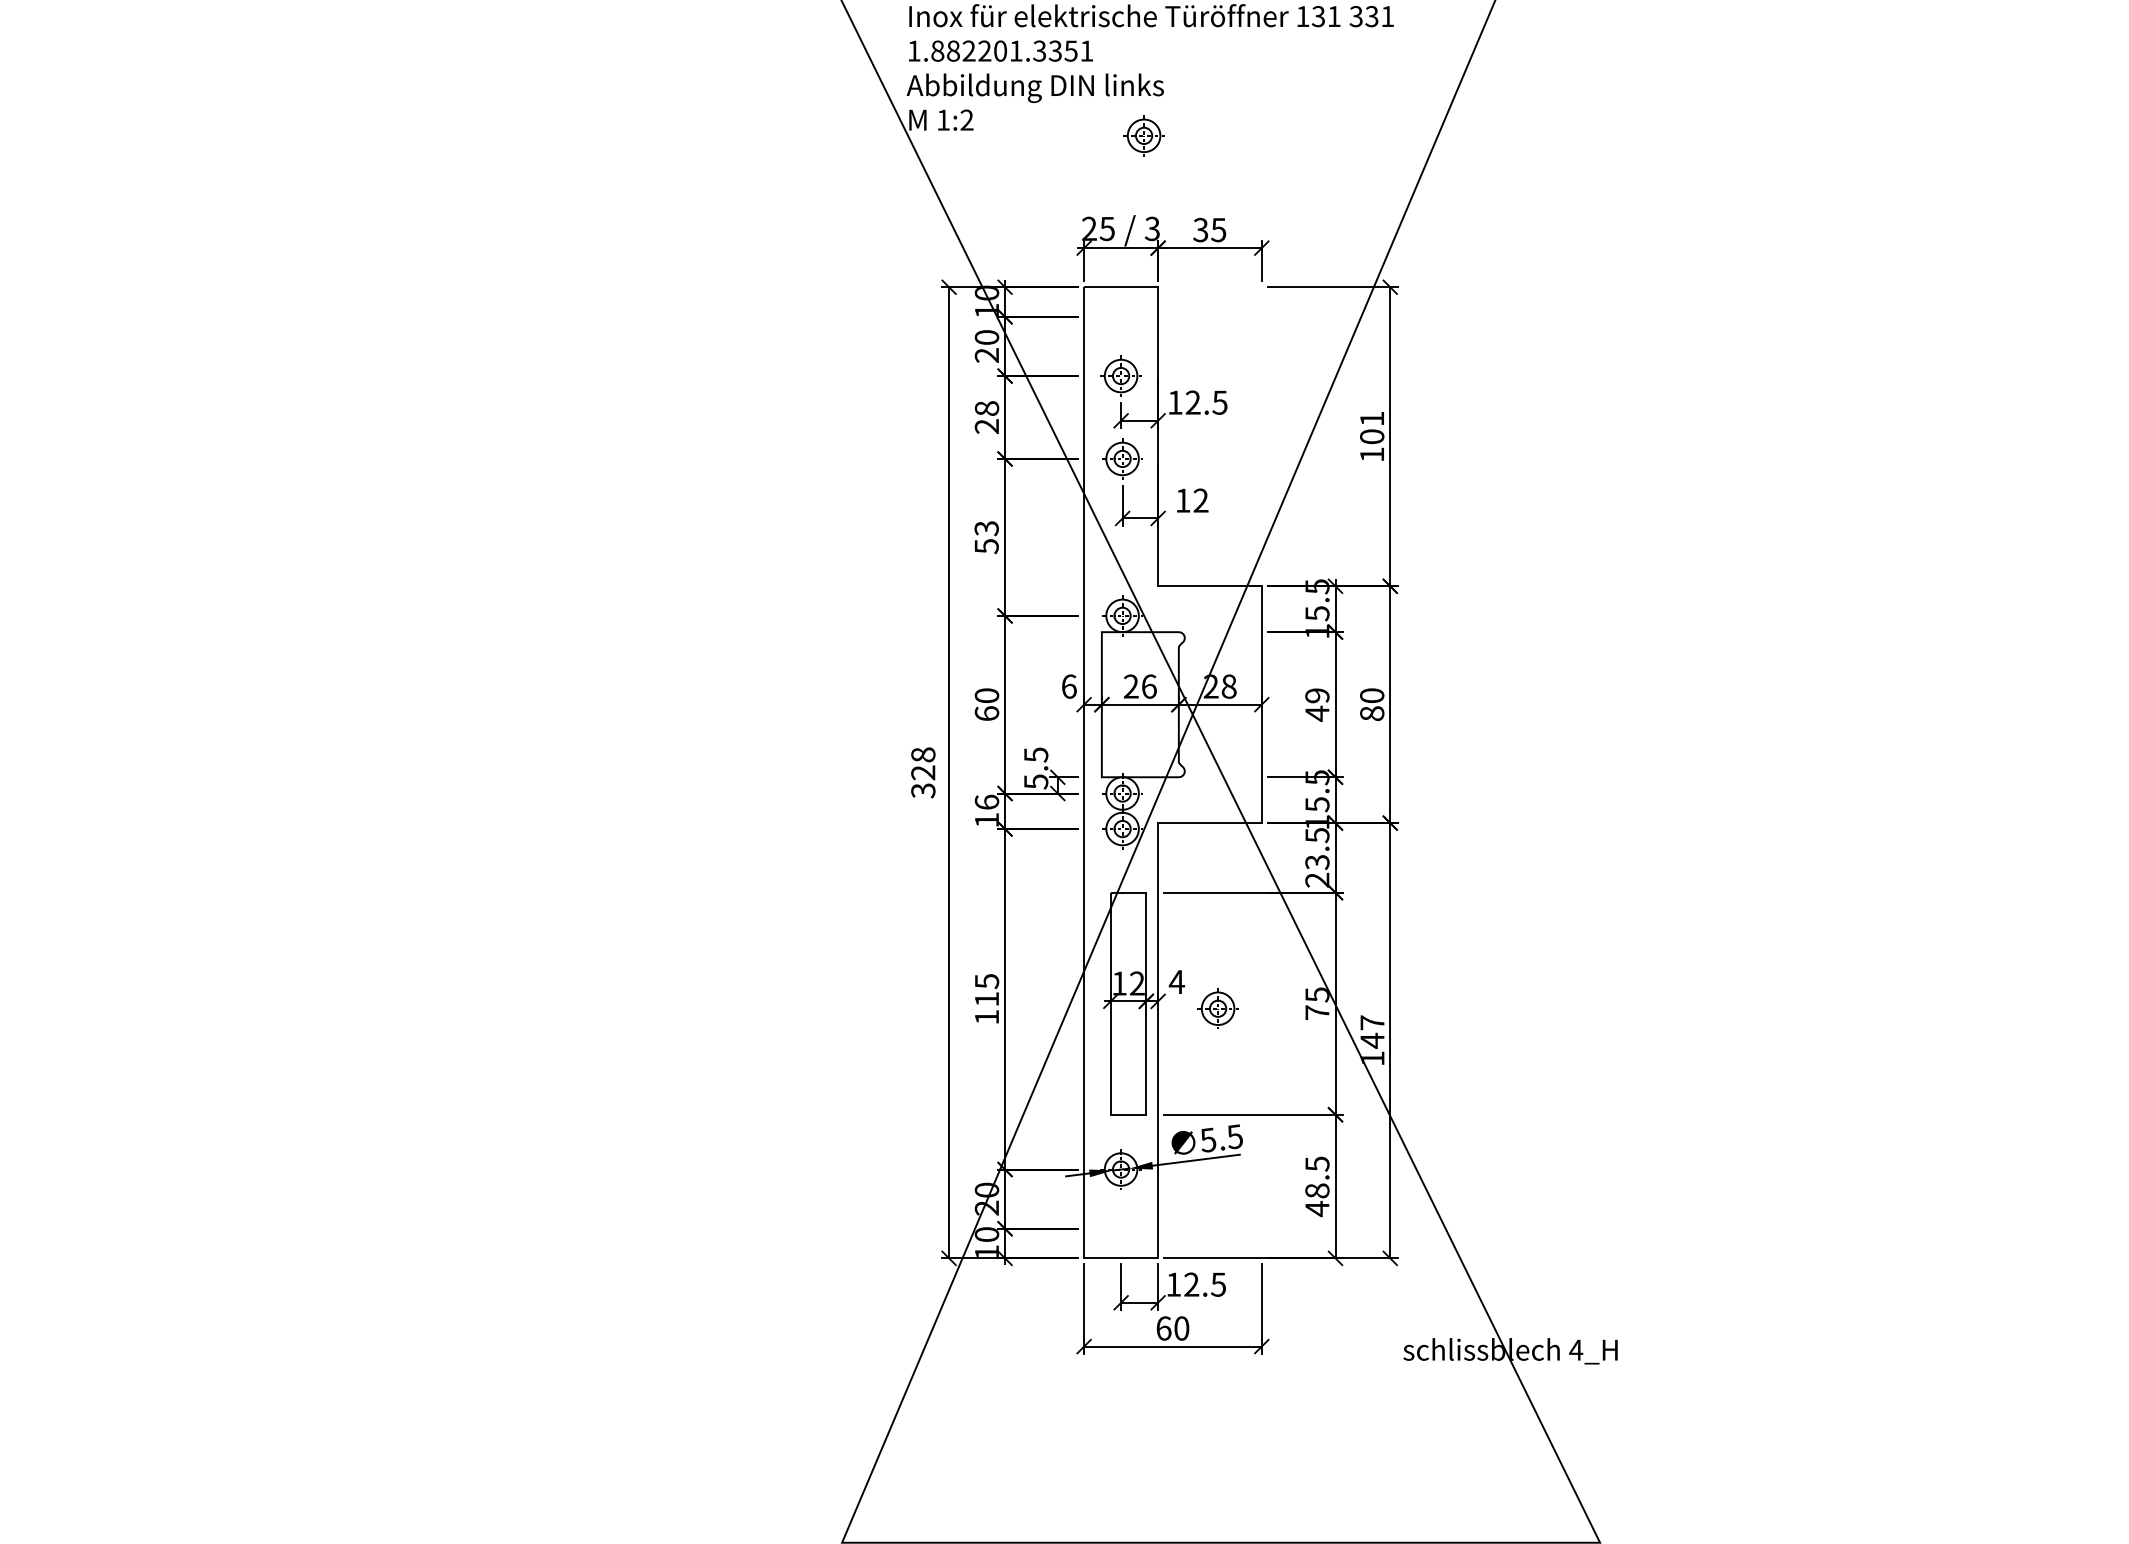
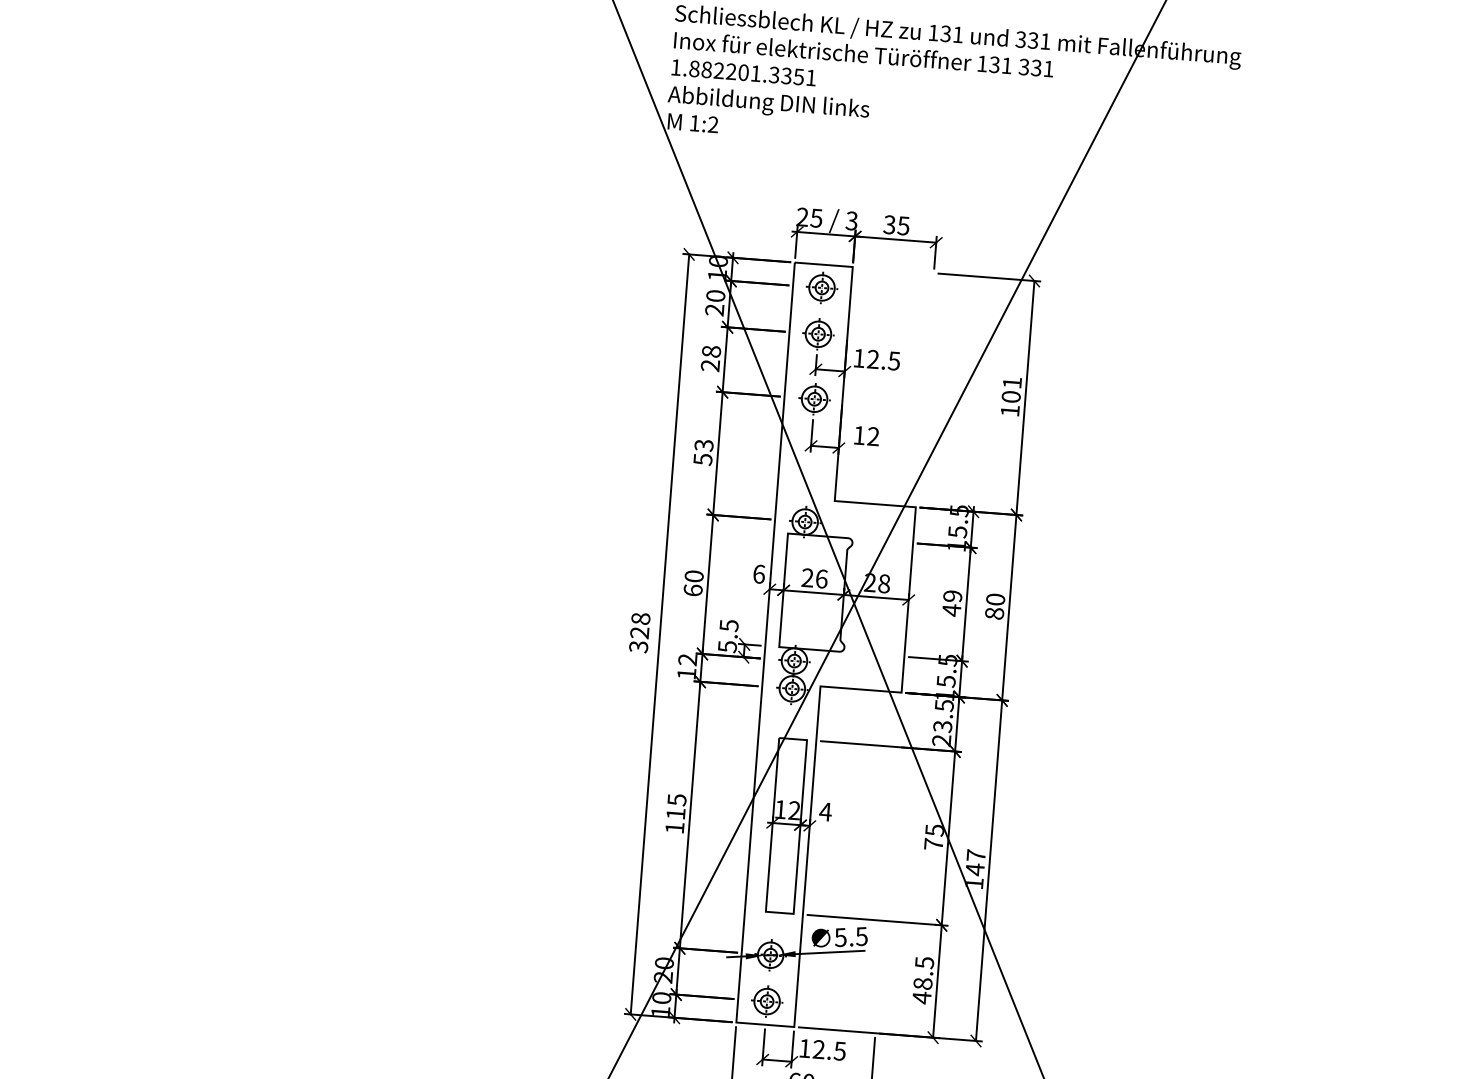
part: (1143, 135) -> (821, 287), moved
text: (986, 801) -> (687, 659), 16 -> 12
part: (1217, 1008) -> (766, 1001), moved

